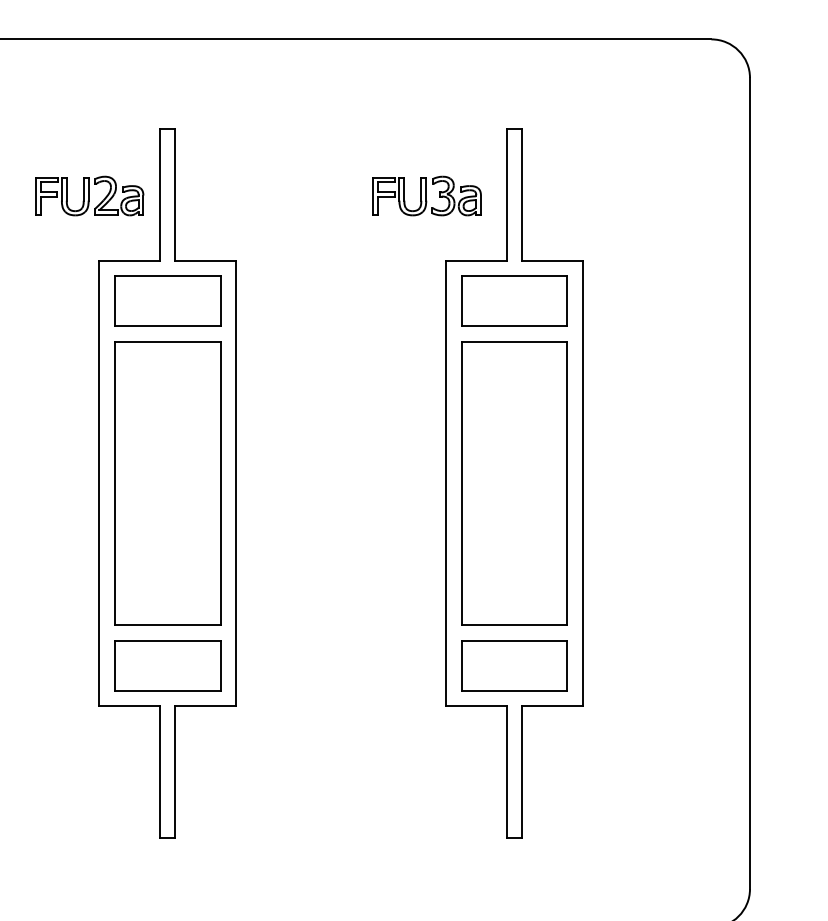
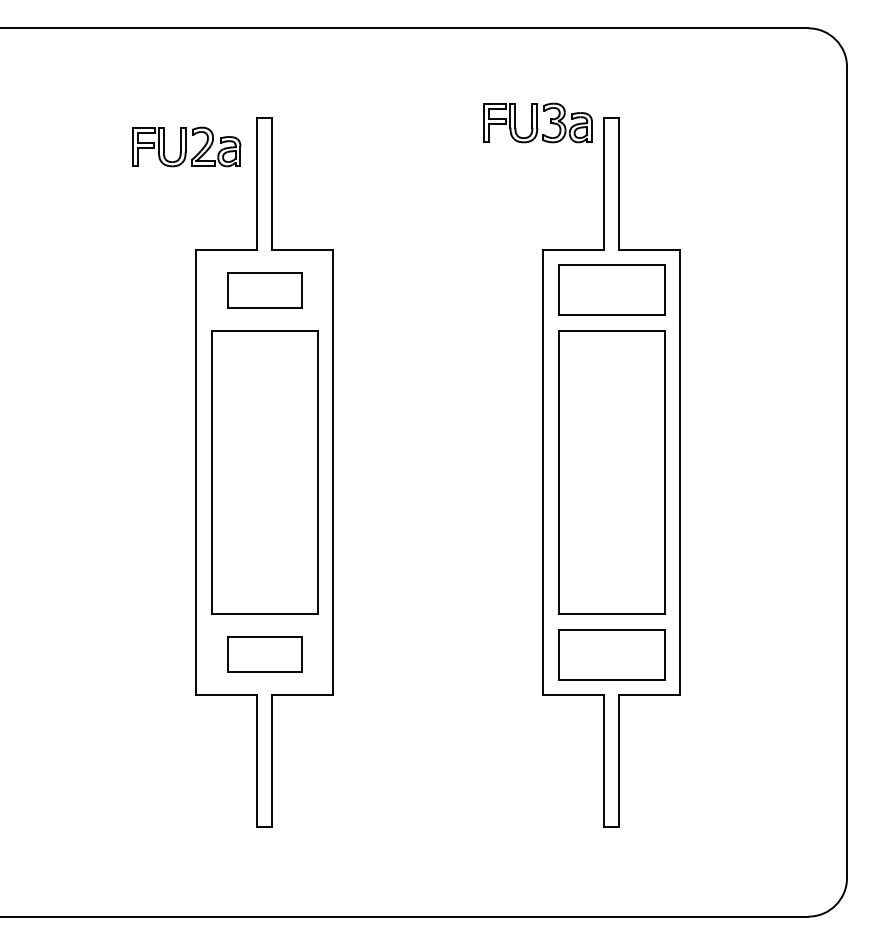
part: (89, 195) -> (186, 146), moved
part: (426, 195) -> (537, 122), moved
part: (167, 300) -> (264, 289), size x0.7
part: (167, 665) -> (264, 654), size x0.7

